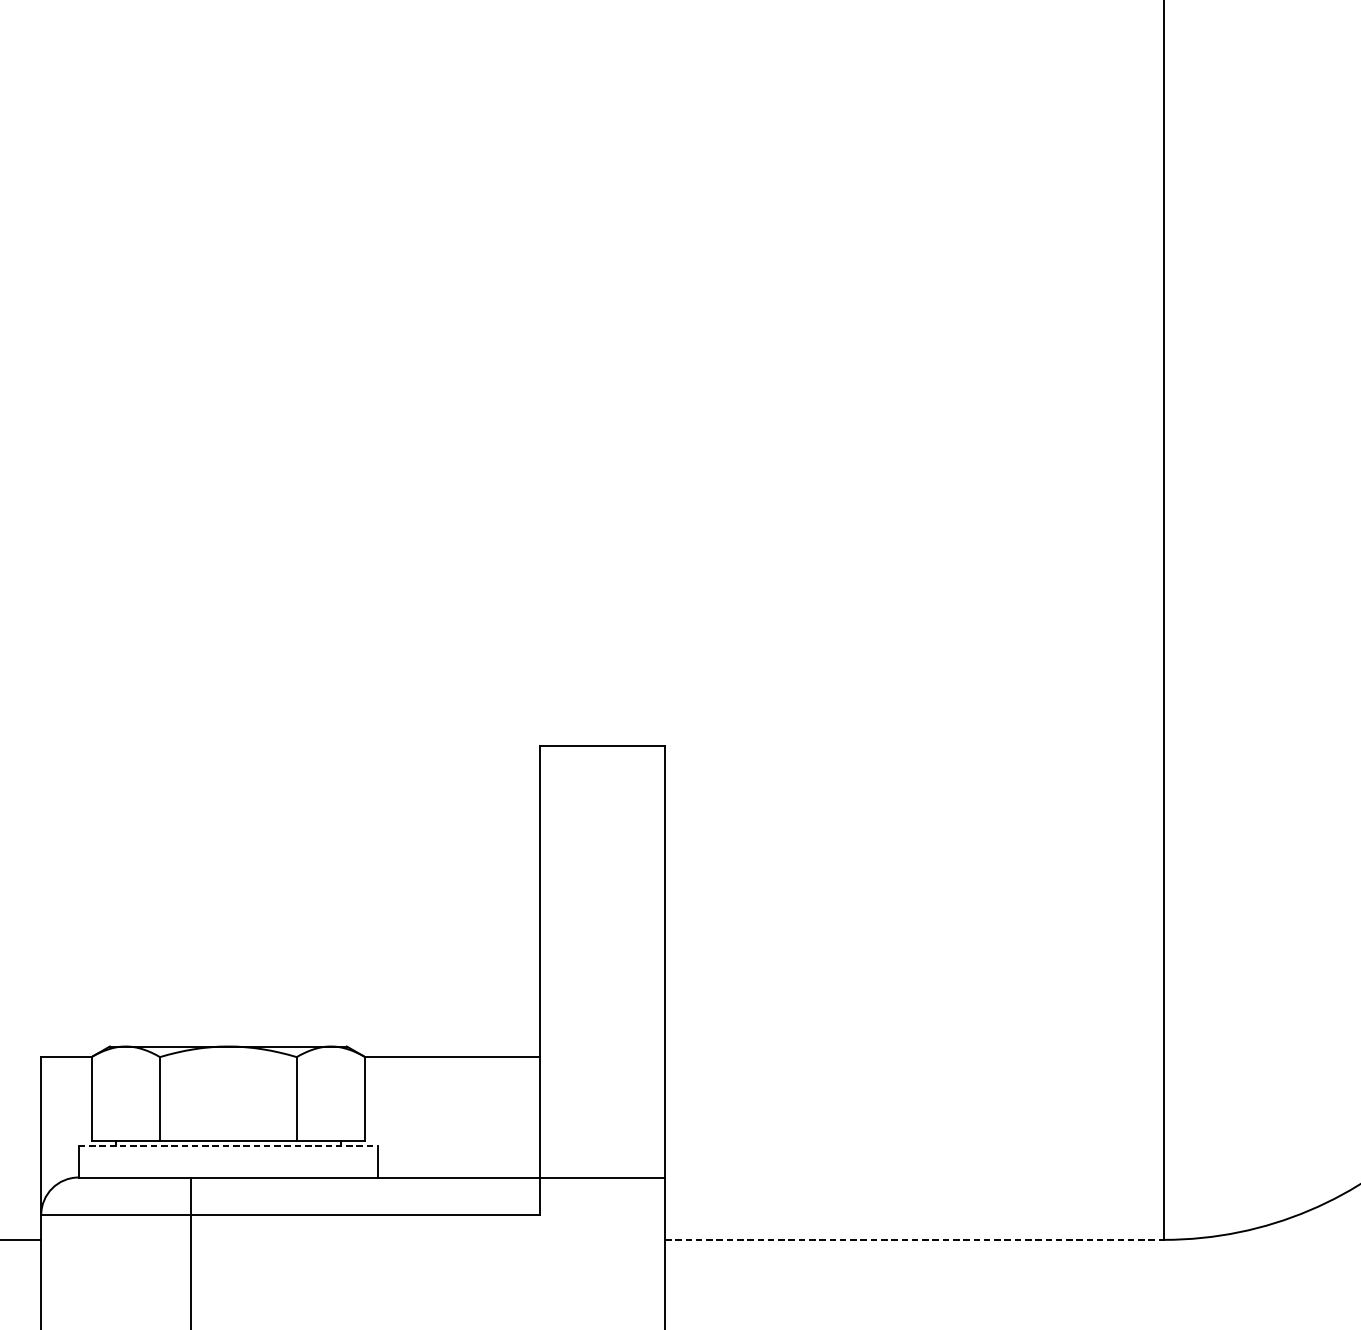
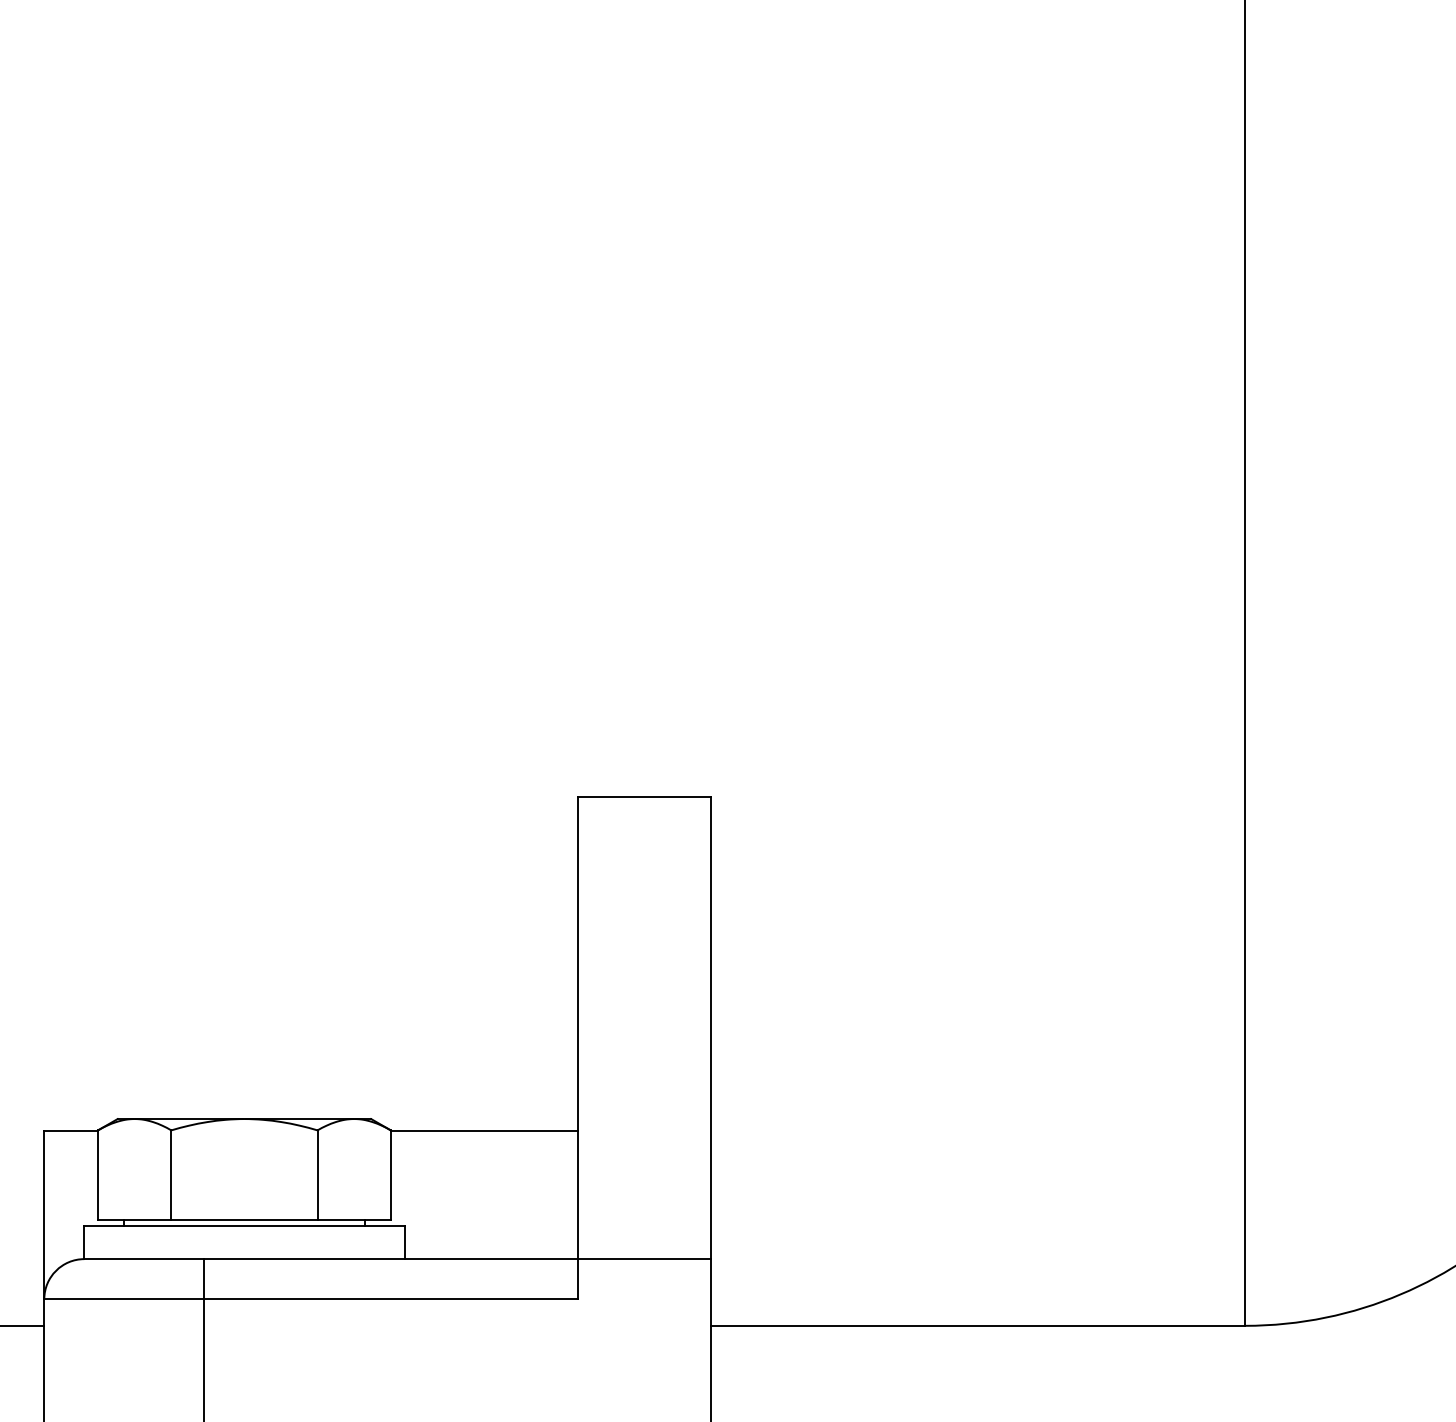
line: (228, 1146) -> (244, 1225), dashed -> solid
line: (914, 1239) -> (978, 1325), dashed -> solid

